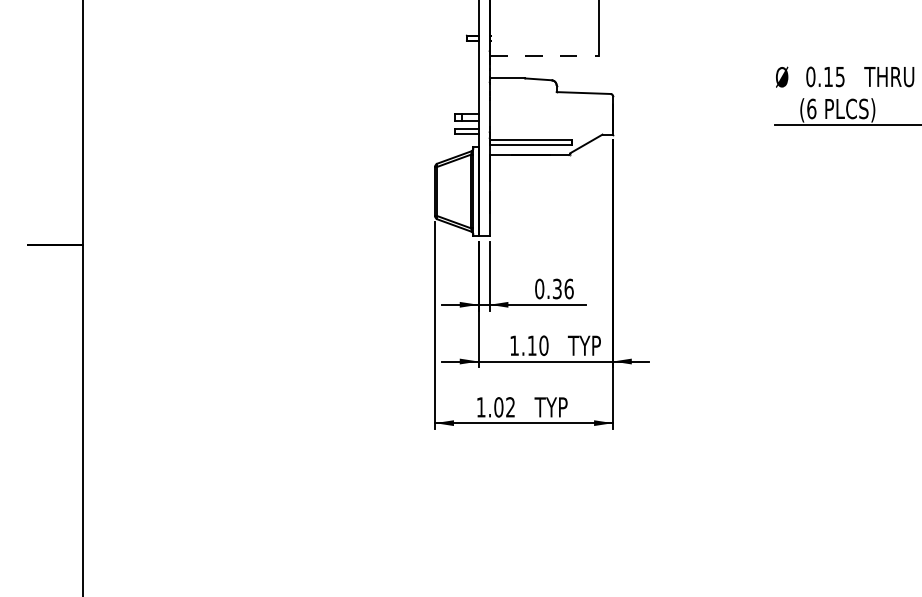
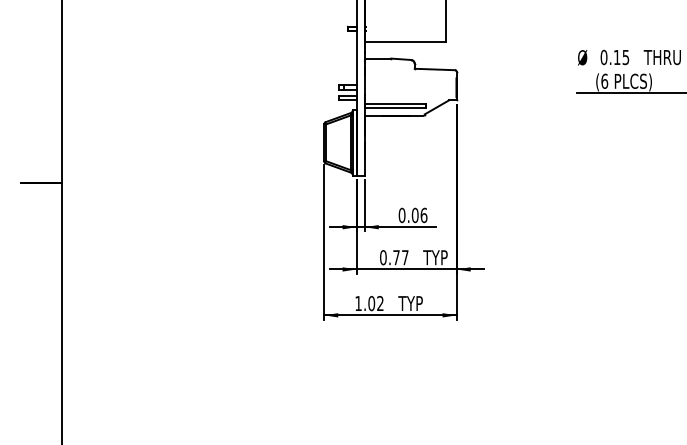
line: (544, 56) -> (405, 42), dashed -> solid
text: (556, 288) -> (414, 215), 0.36 -> 0.06
text: (529, 345) -> (394, 257), 1.10 -> 0.77

